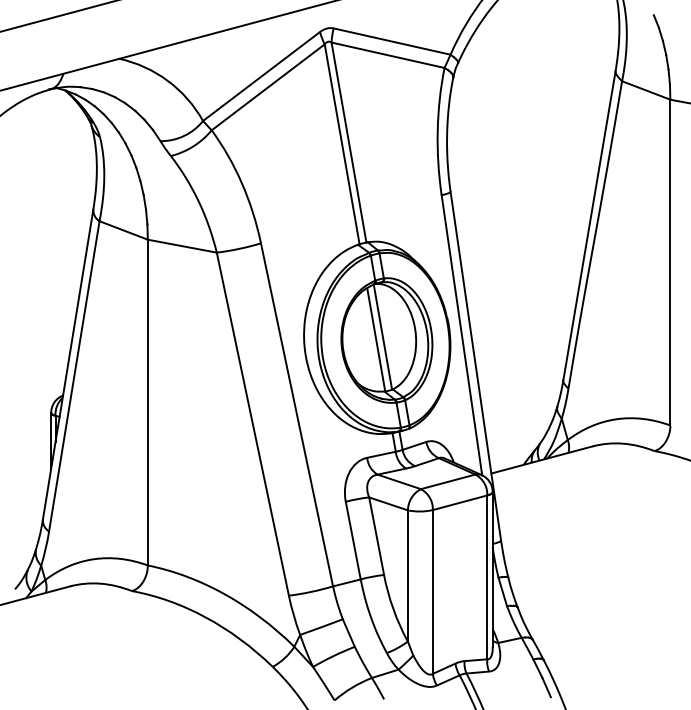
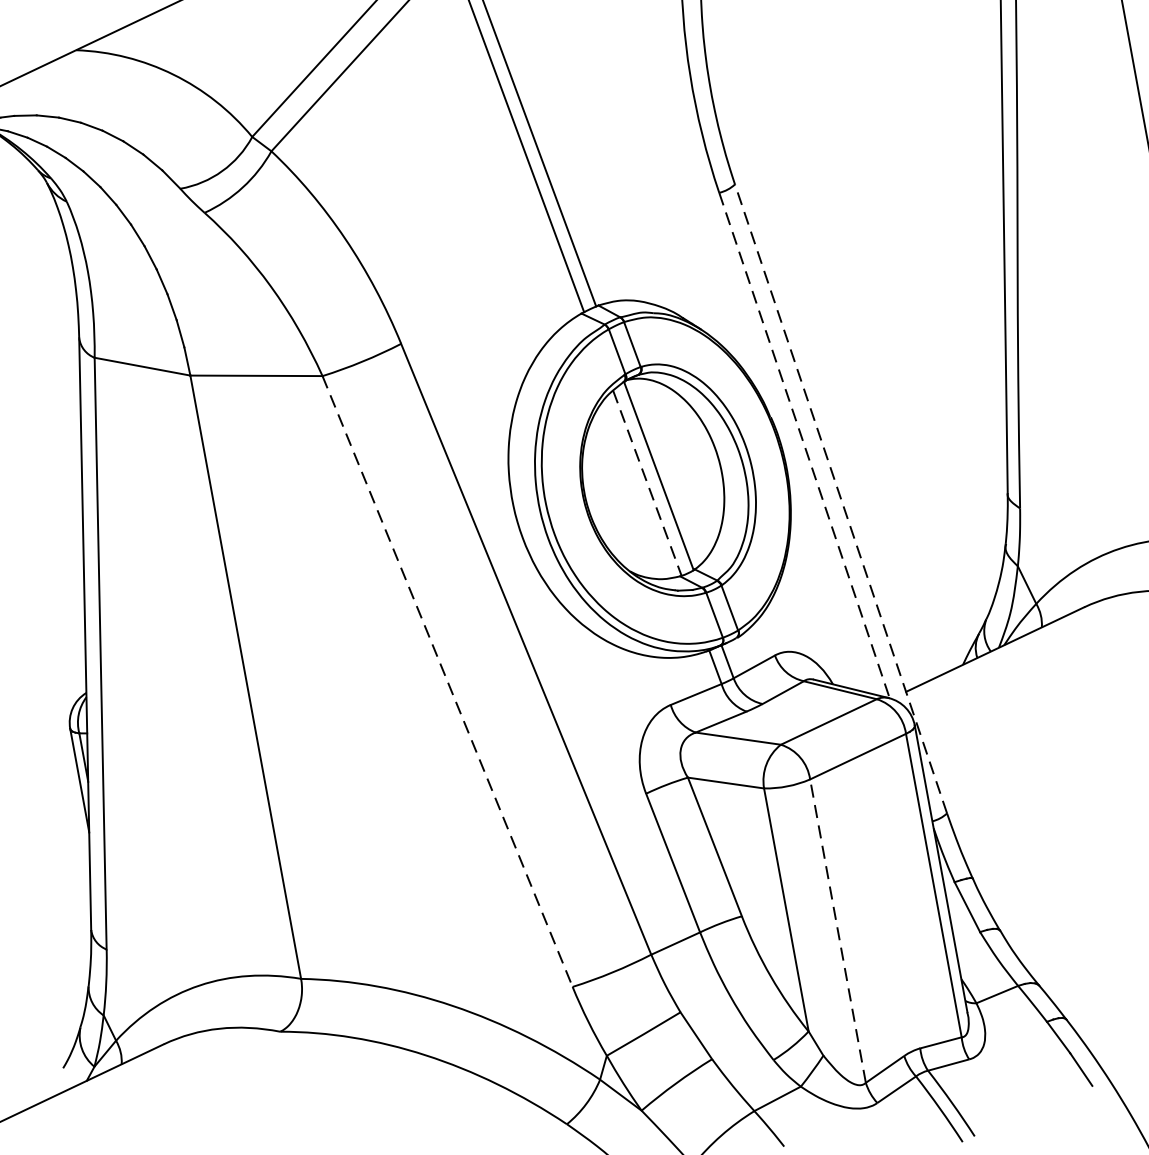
line: (461, 335) -> (803, 446), solid -> dashed
line: (376, 340) -> (648, 484), solid -> dashed
line: (475, 366) -> (840, 499), solid -> dashed
line: (252, 424) -> (447, 682), solid -> dashed
line: (432, 591) -> (837, 930), solid -> dashed

